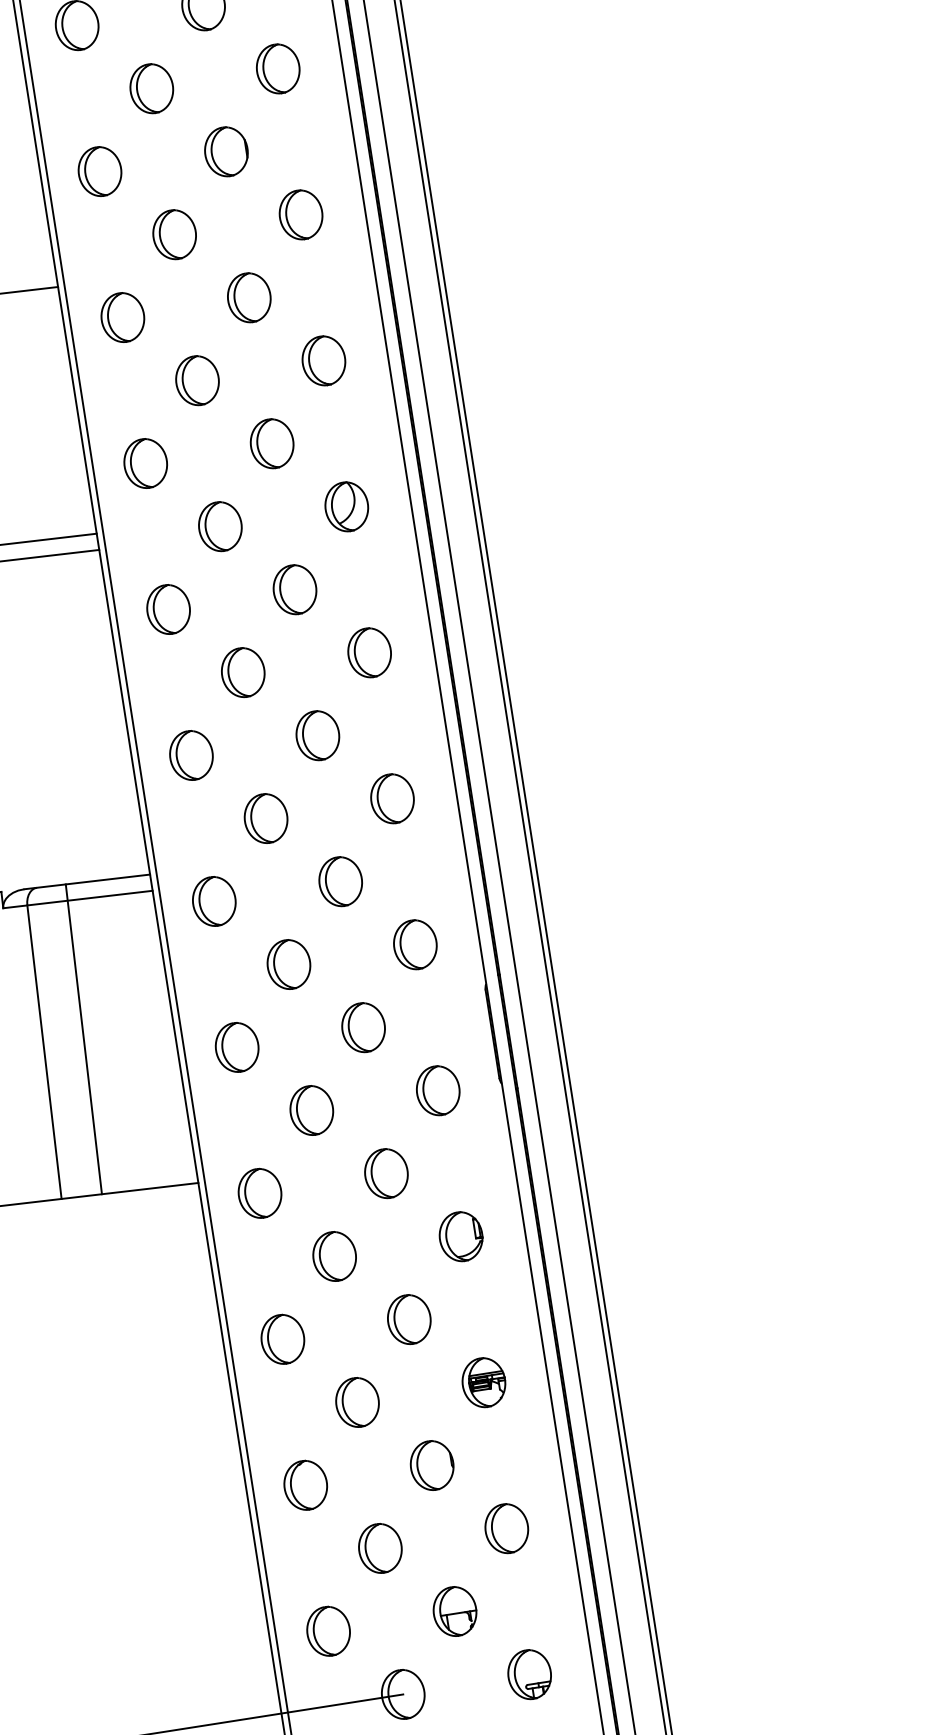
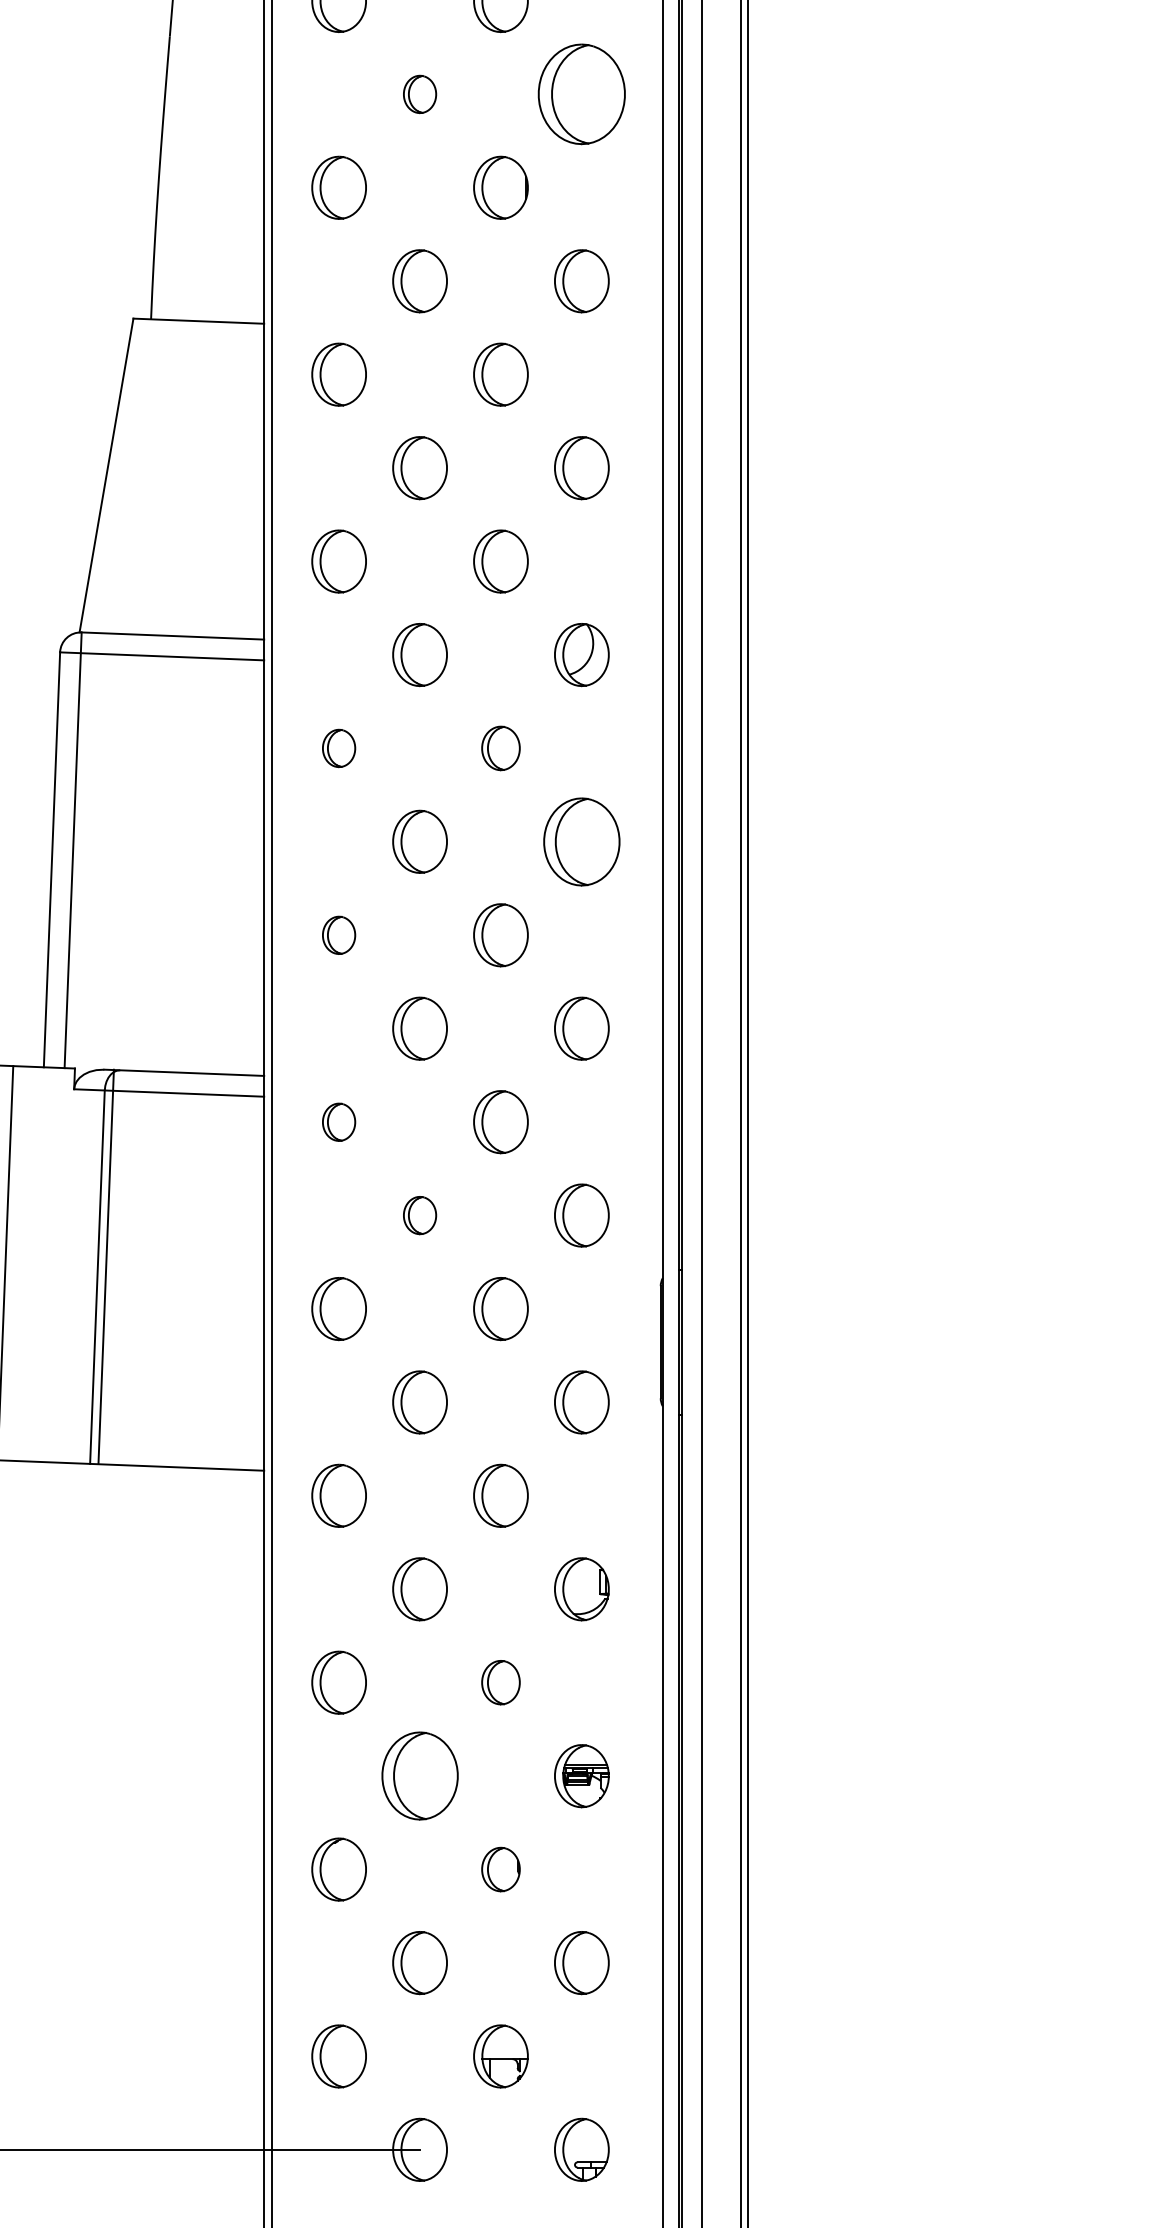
part: (277, 69) -> (581, 94), size x1.6
part: (151, 88) -> (419, 94), size x0.6
part: (294, 589) -> (500, 748), size x0.7
part: (168, 609) -> (338, 748), size x0.6
part: (369, 652) -> (581, 841), size x1.4
part: (190, 755) -> (338, 935), size x0.6
part: (213, 901) -> (338, 1122), size x0.6
part: (288, 964) -> (419, 1215), size x0.6
line: (83, 1039) -> (105, 1266), moved
part: (408, 1319) -> (500, 1682), size x0.7
part: (357, 1402) -> (419, 1776), size x1.4
part: (431, 1465) -> (500, 1869), size x0.7

